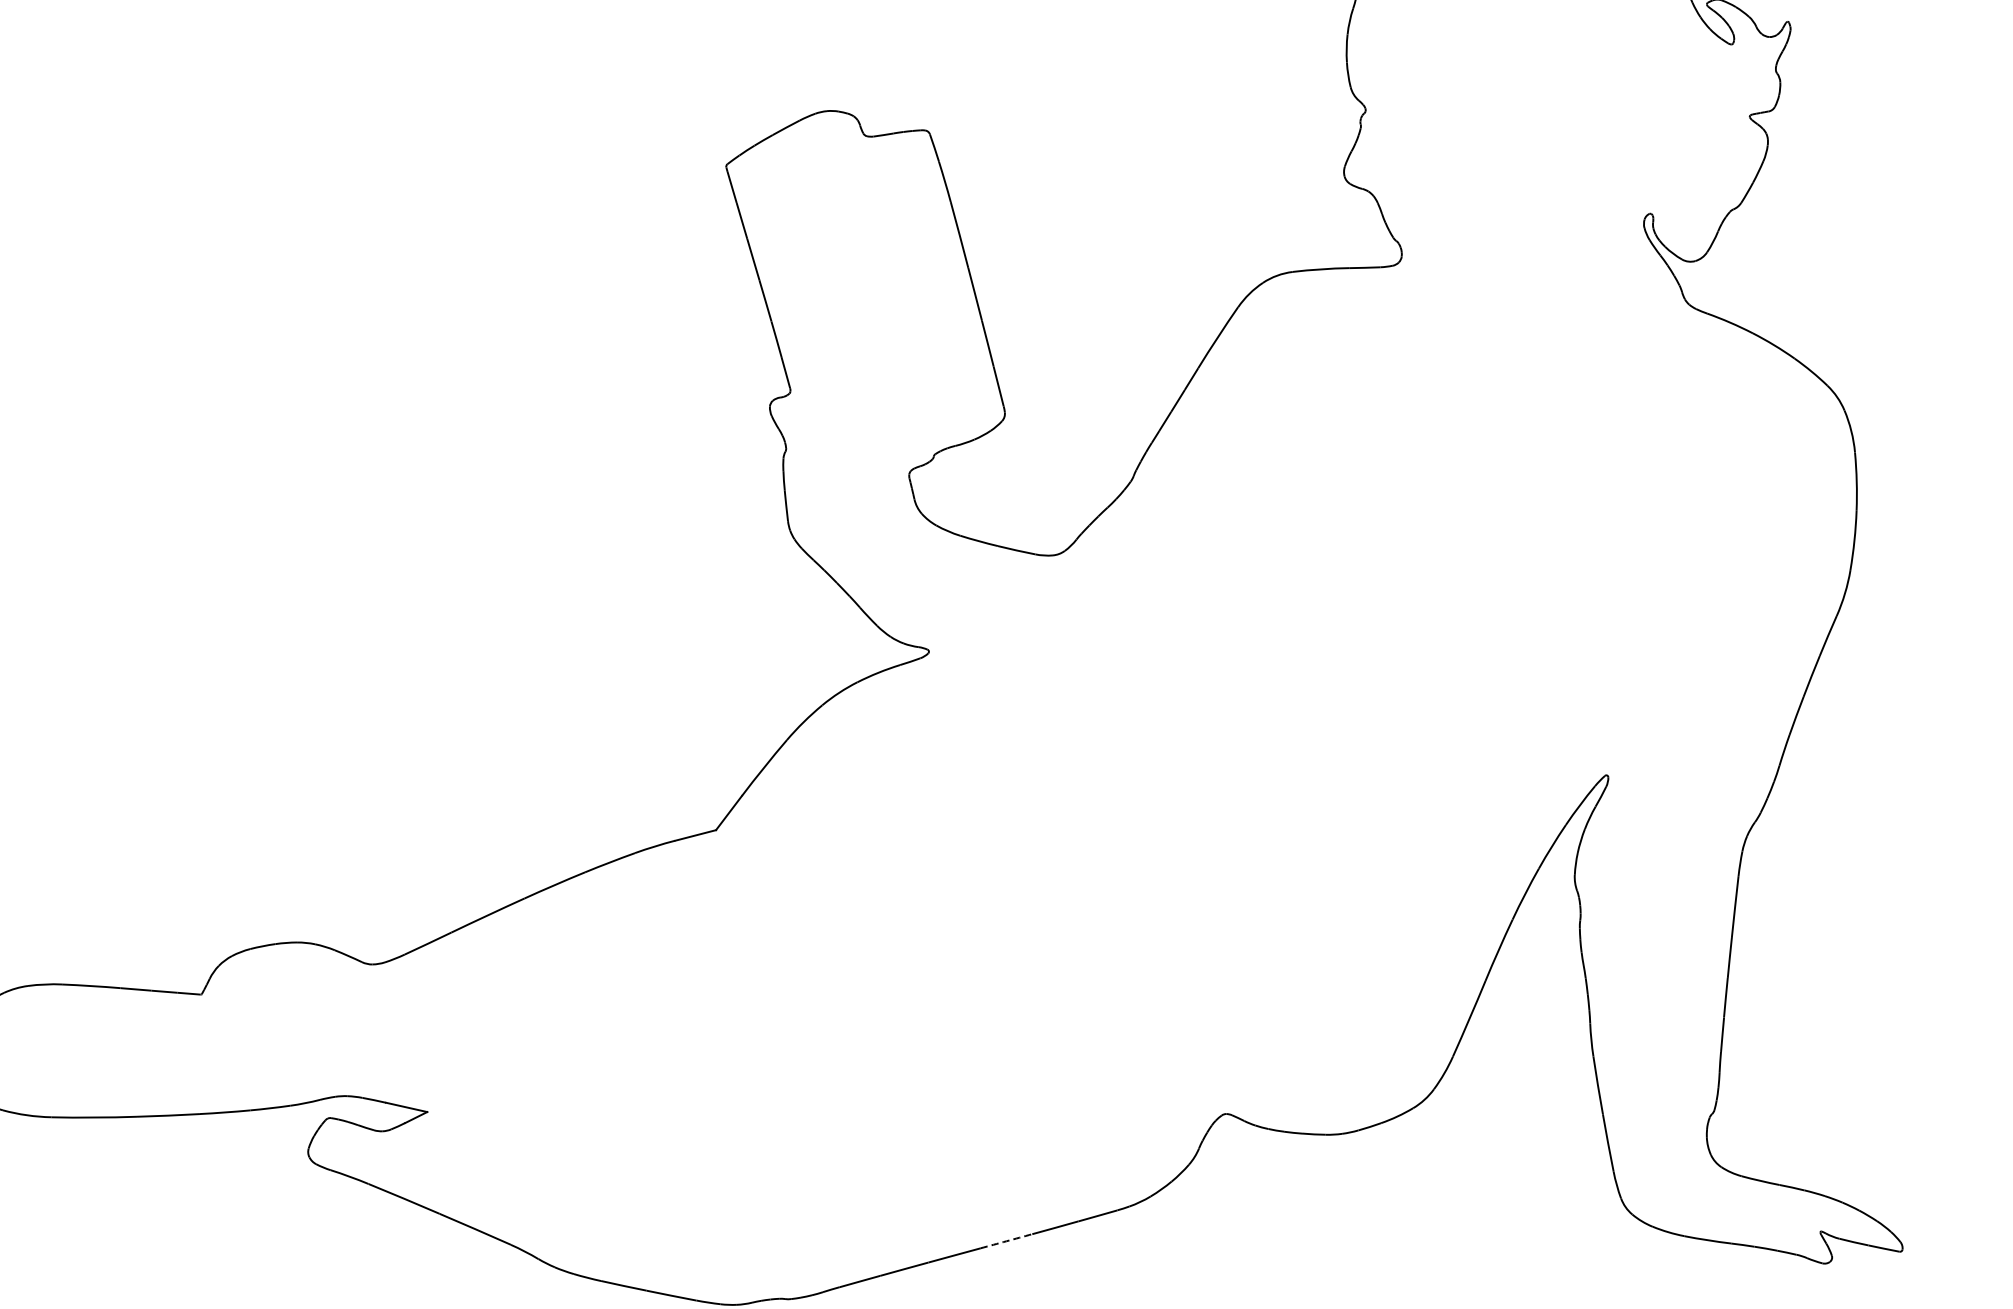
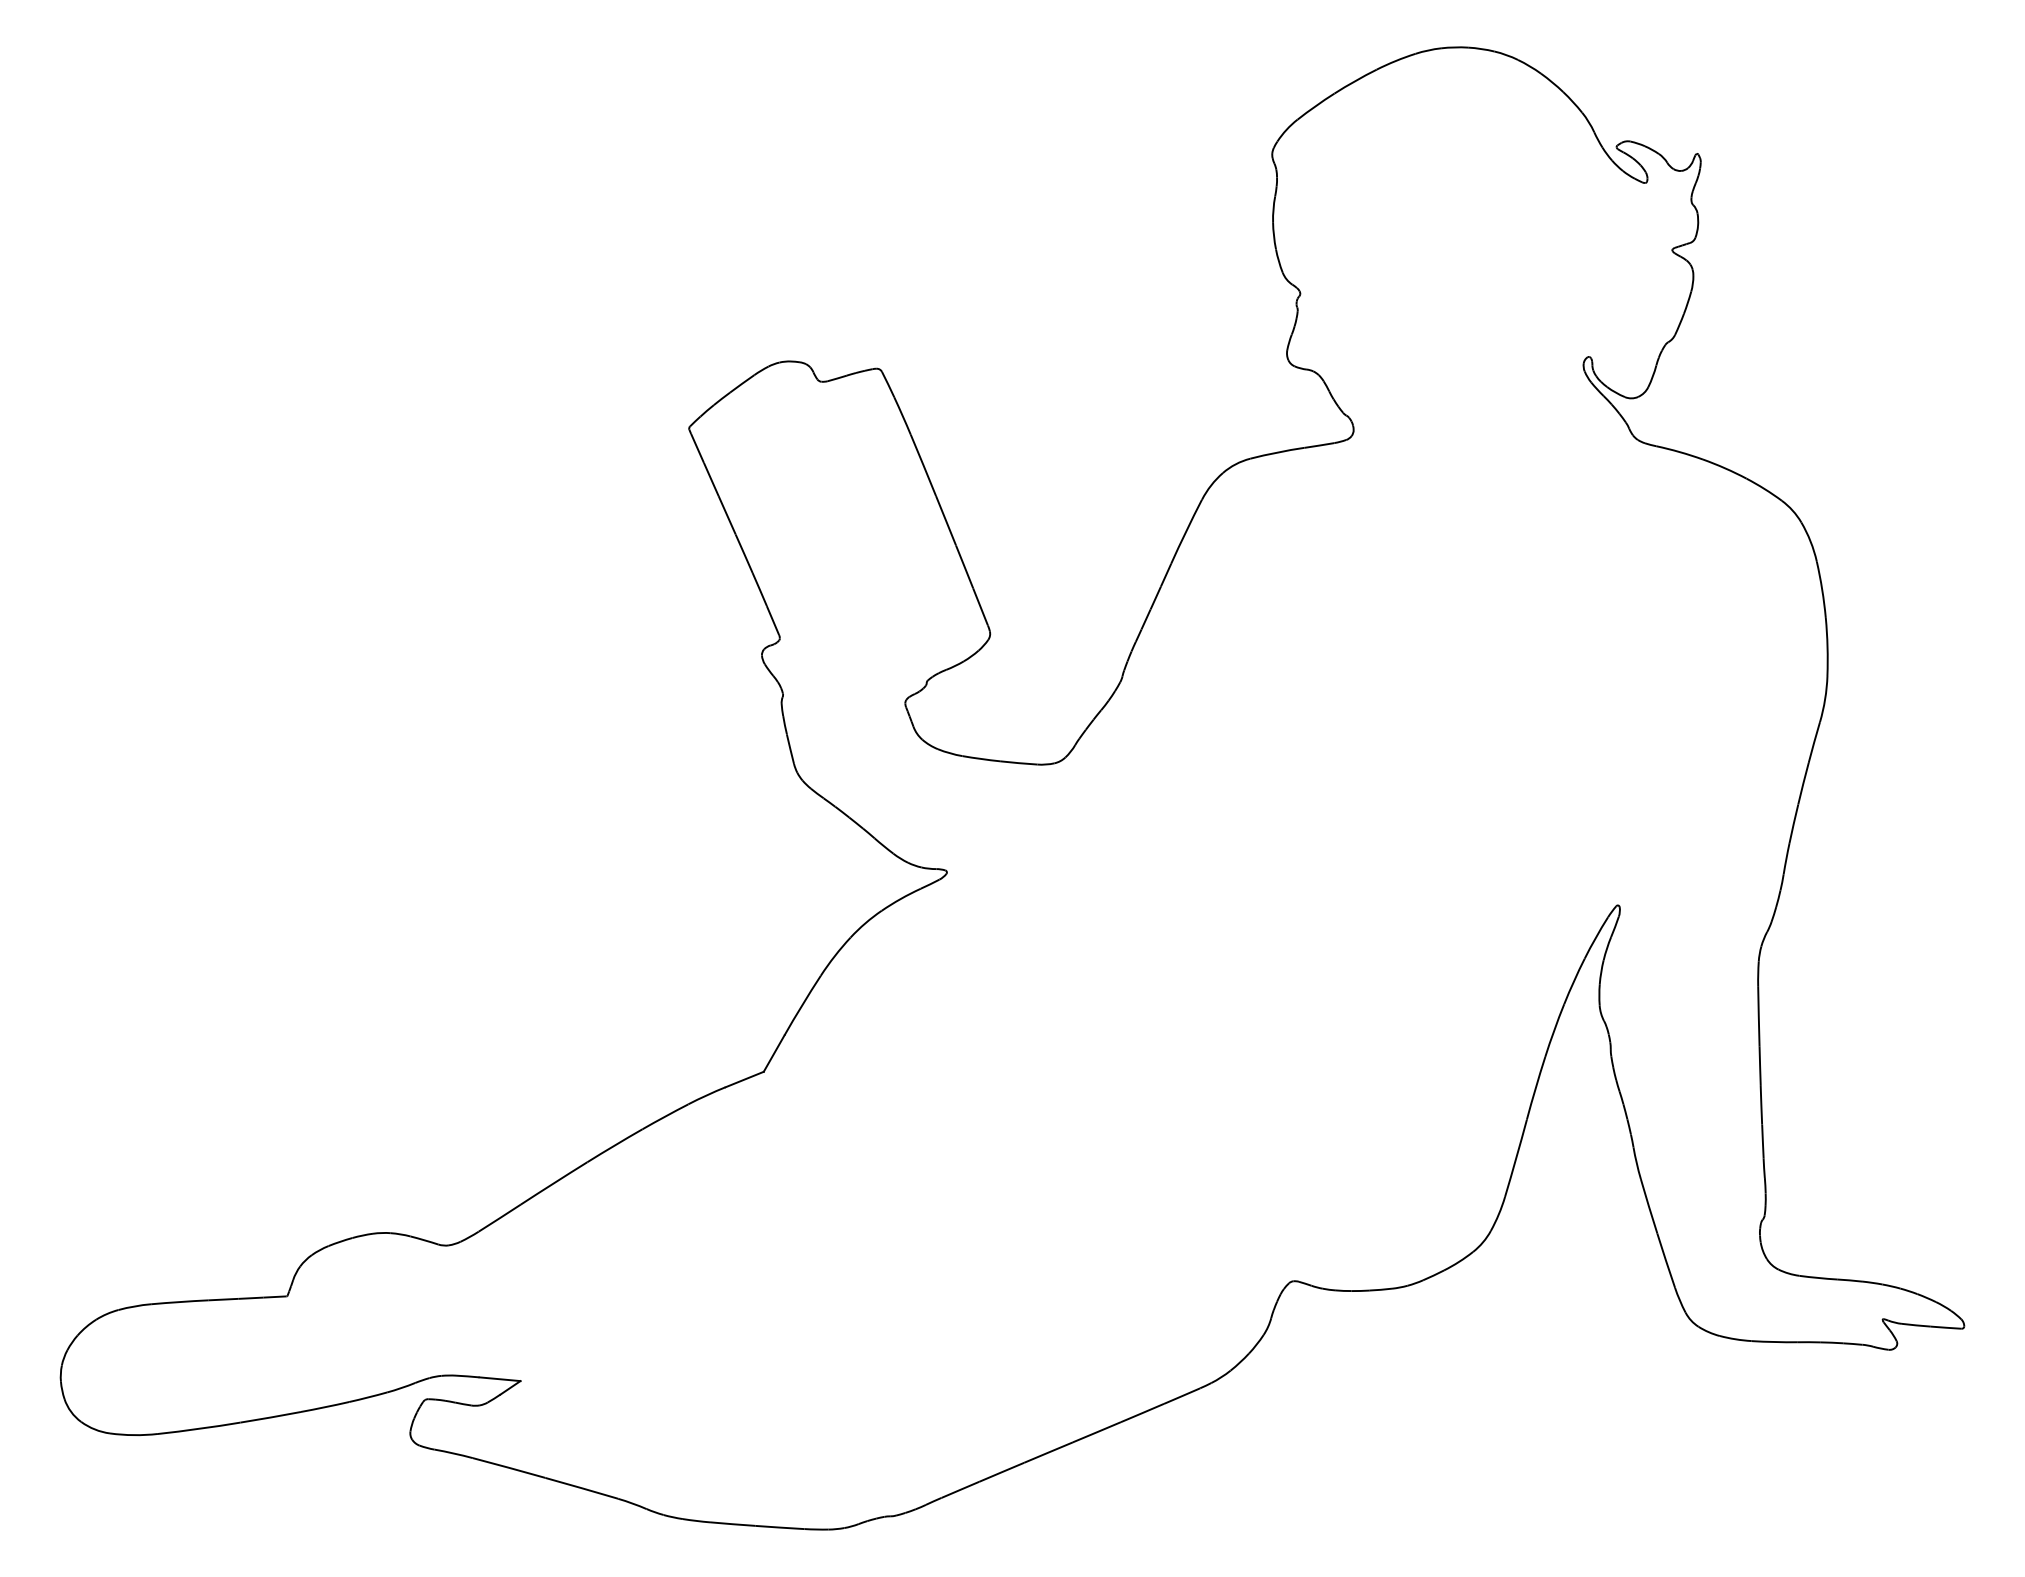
arc: (1006, 1241) -> (1096, 1432), dashed -> solid

